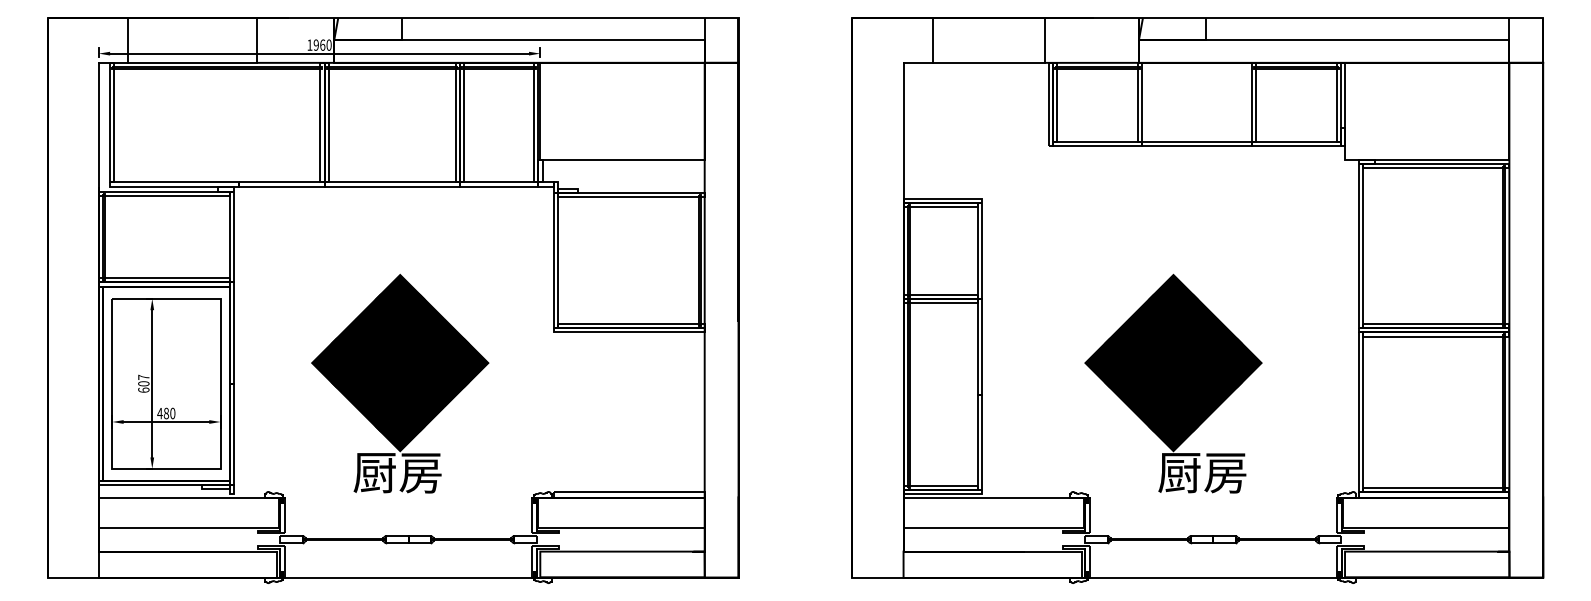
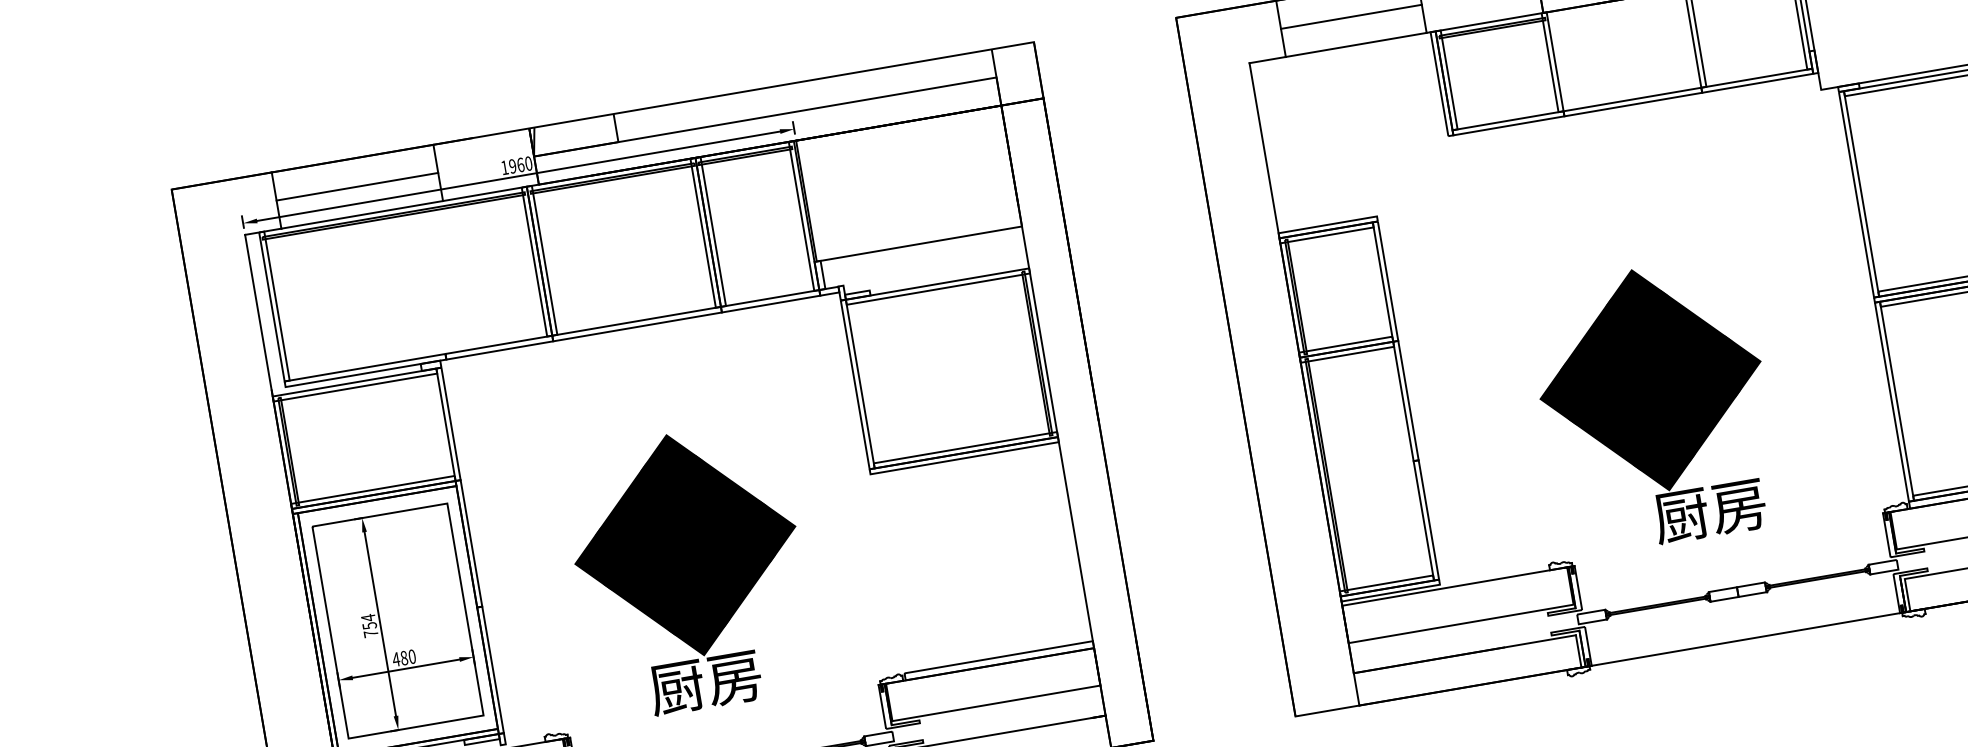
line: (192, 40) -> (357, 186), added
line: (988, 40) -> (1350, 17), added
text: (143, 383) -> (369, 625), 607 -> 754

